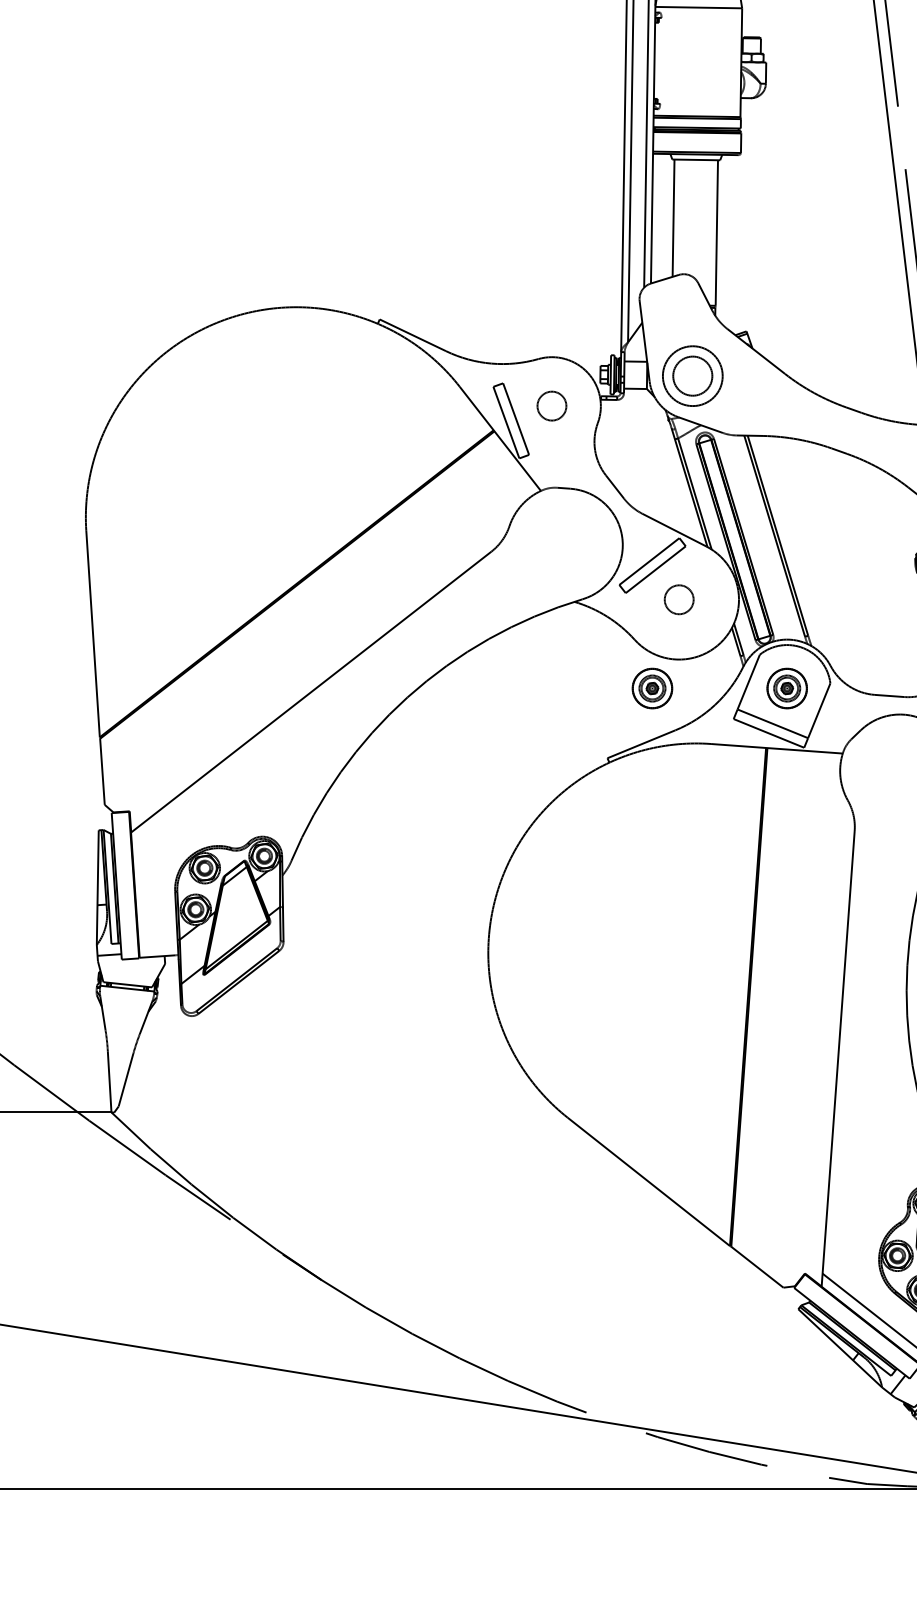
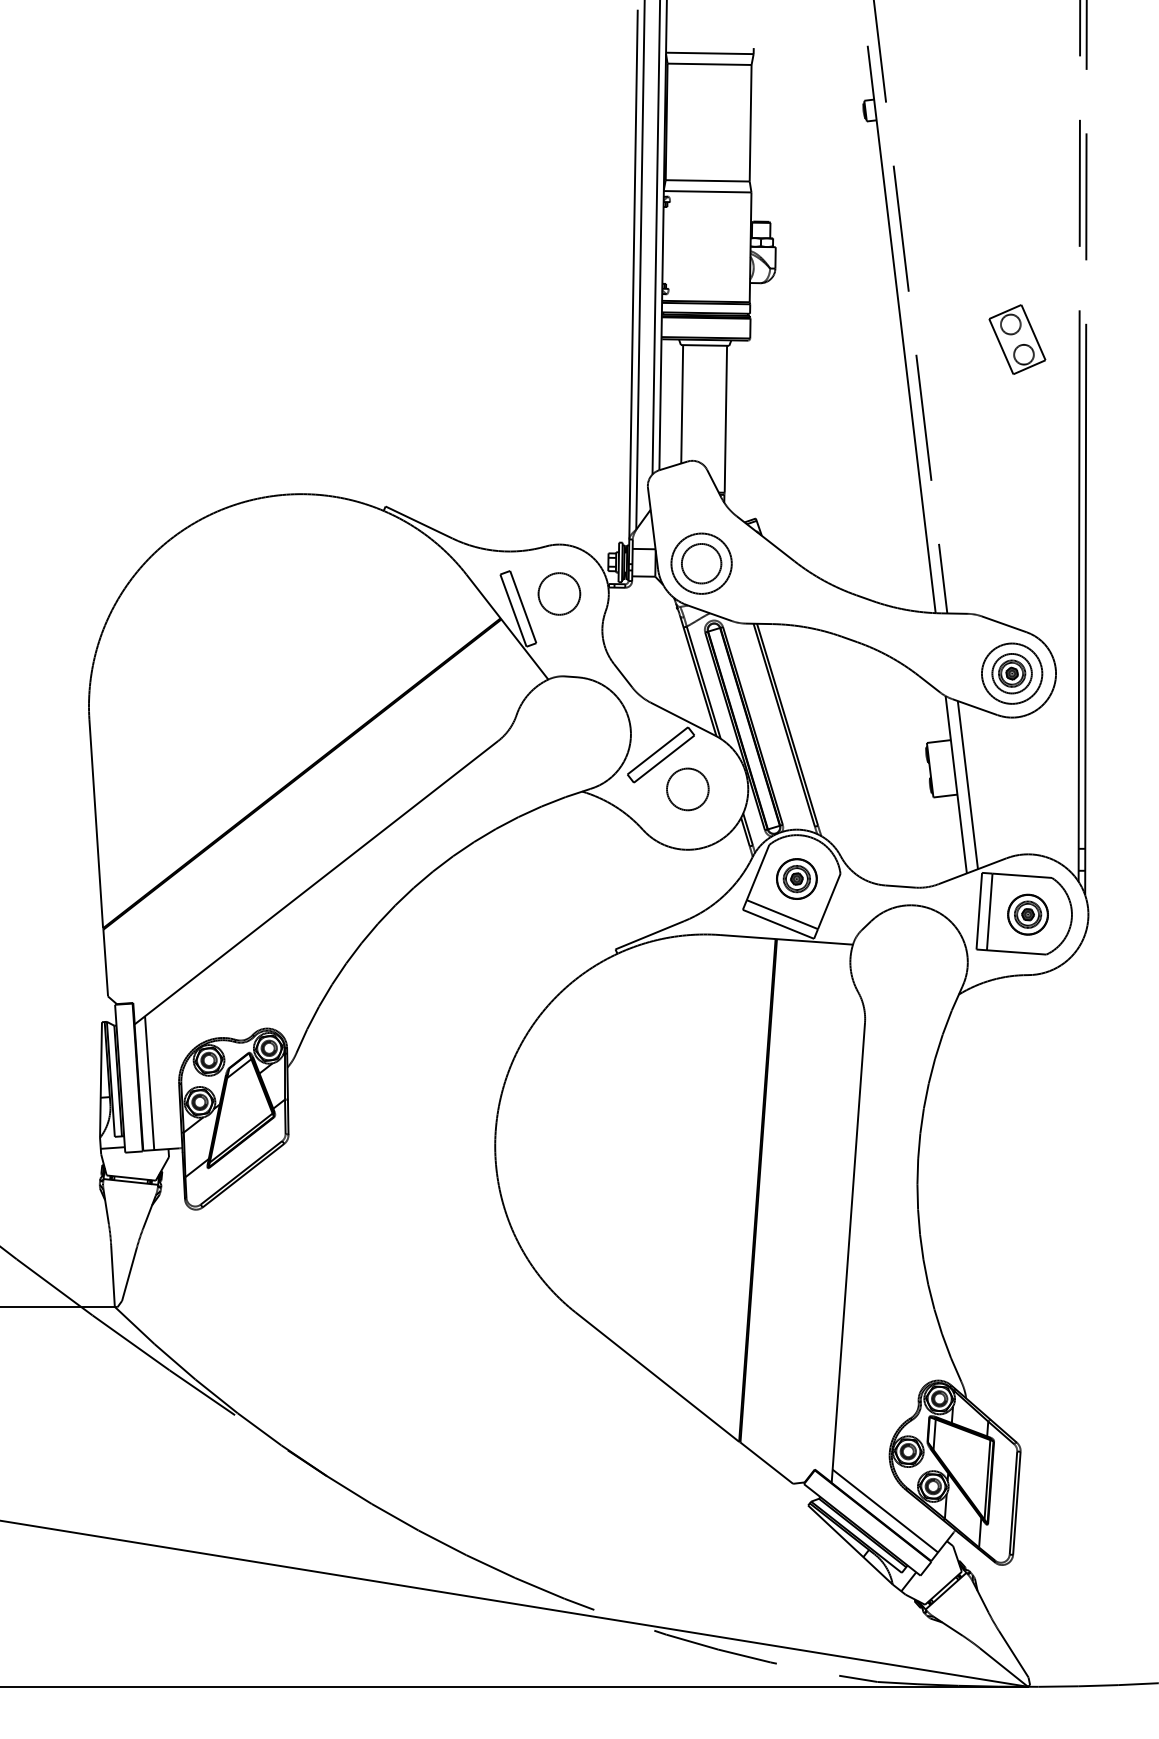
circle: (552, 405) -> (559, 593), size x1.43
circle: (678, 599) -> (687, 789), size x1.43
part: (652, 687) -> (660, 878), removed
line: (145, 891) -> (149, 1083), added

